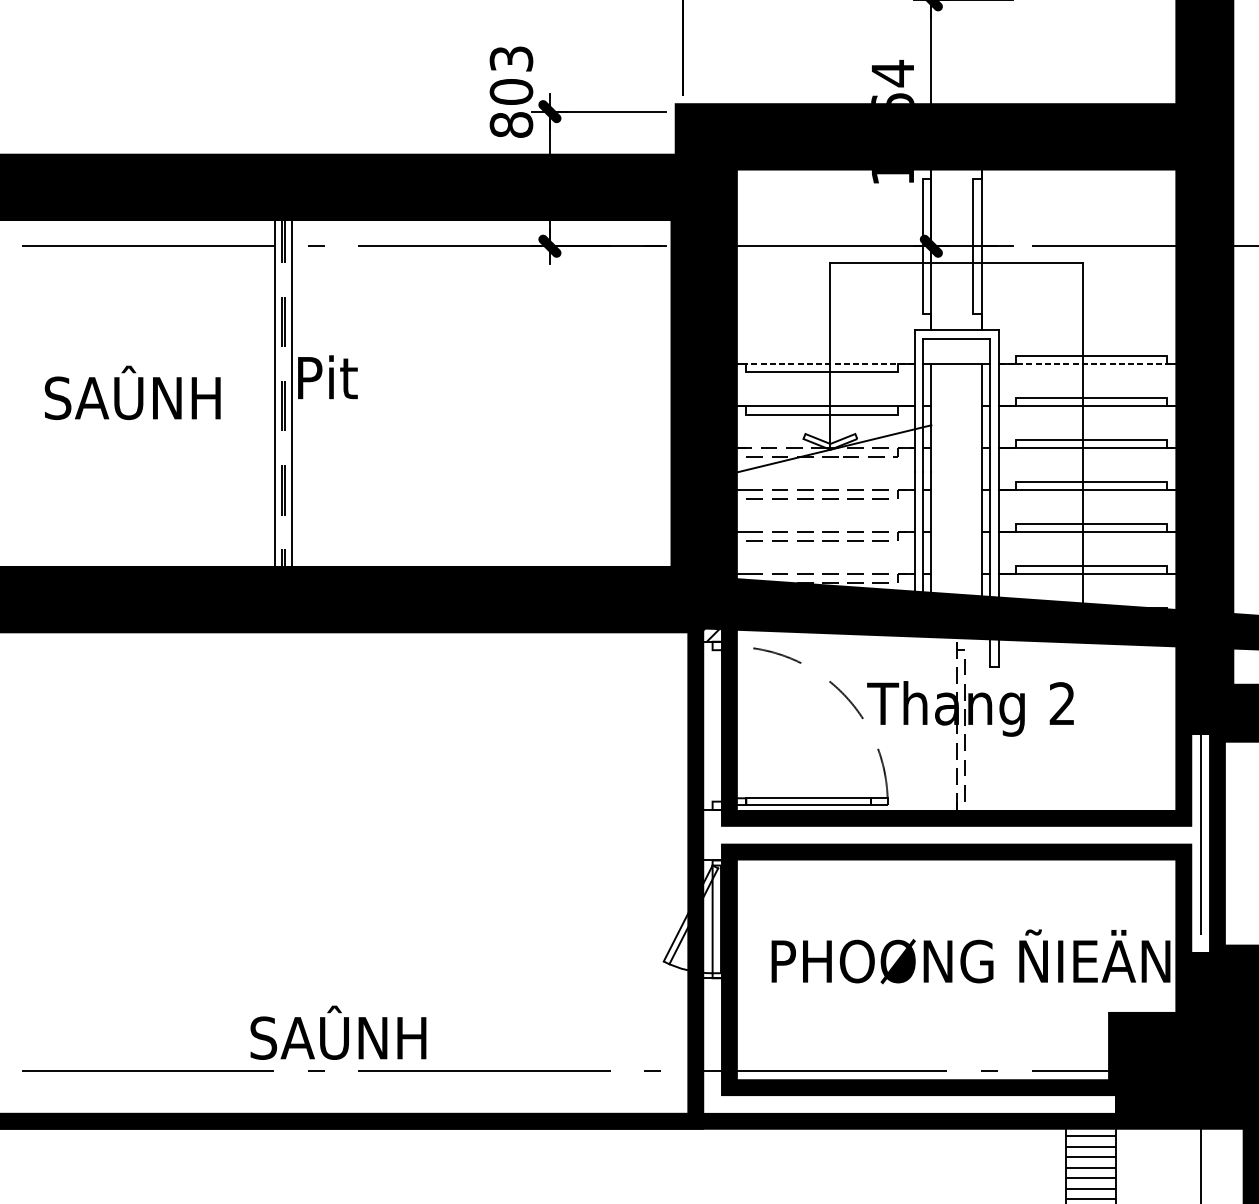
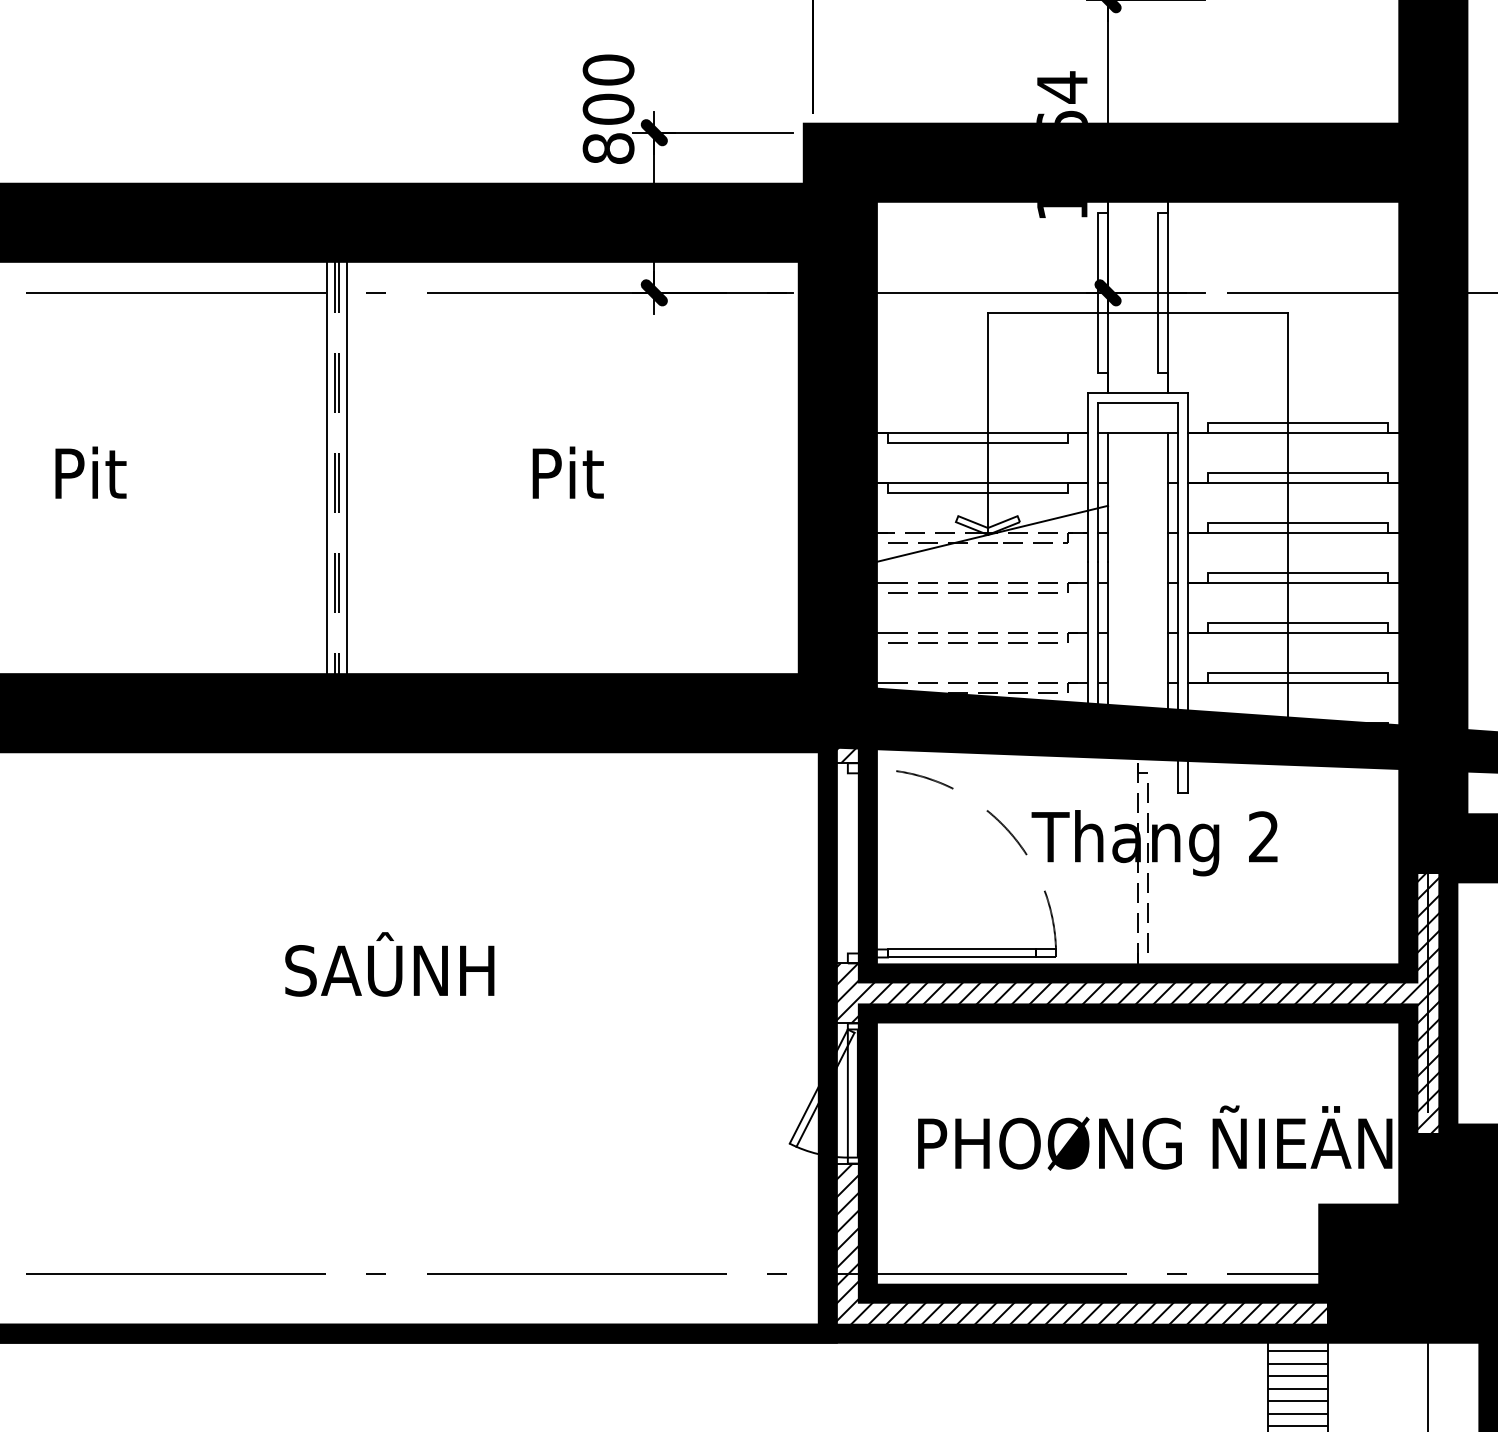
text: (511, 58) -> (608, 69), 803 -> 800
line: (821, 363) -> (977, 432), dashed -> solid
line: (1091, 363) -> (1298, 432), dashed -> solid
text: (327, 377) -> (567, 472), moved
text: (132, 393) -> (157, 467), SAÛNH -> Pit
hatch: (956, 843) -> (1137, 1003), added
text: (338, 1032) -> (389, 964), moved
hatch: (905, 1049) -> (1077, 1248), added

